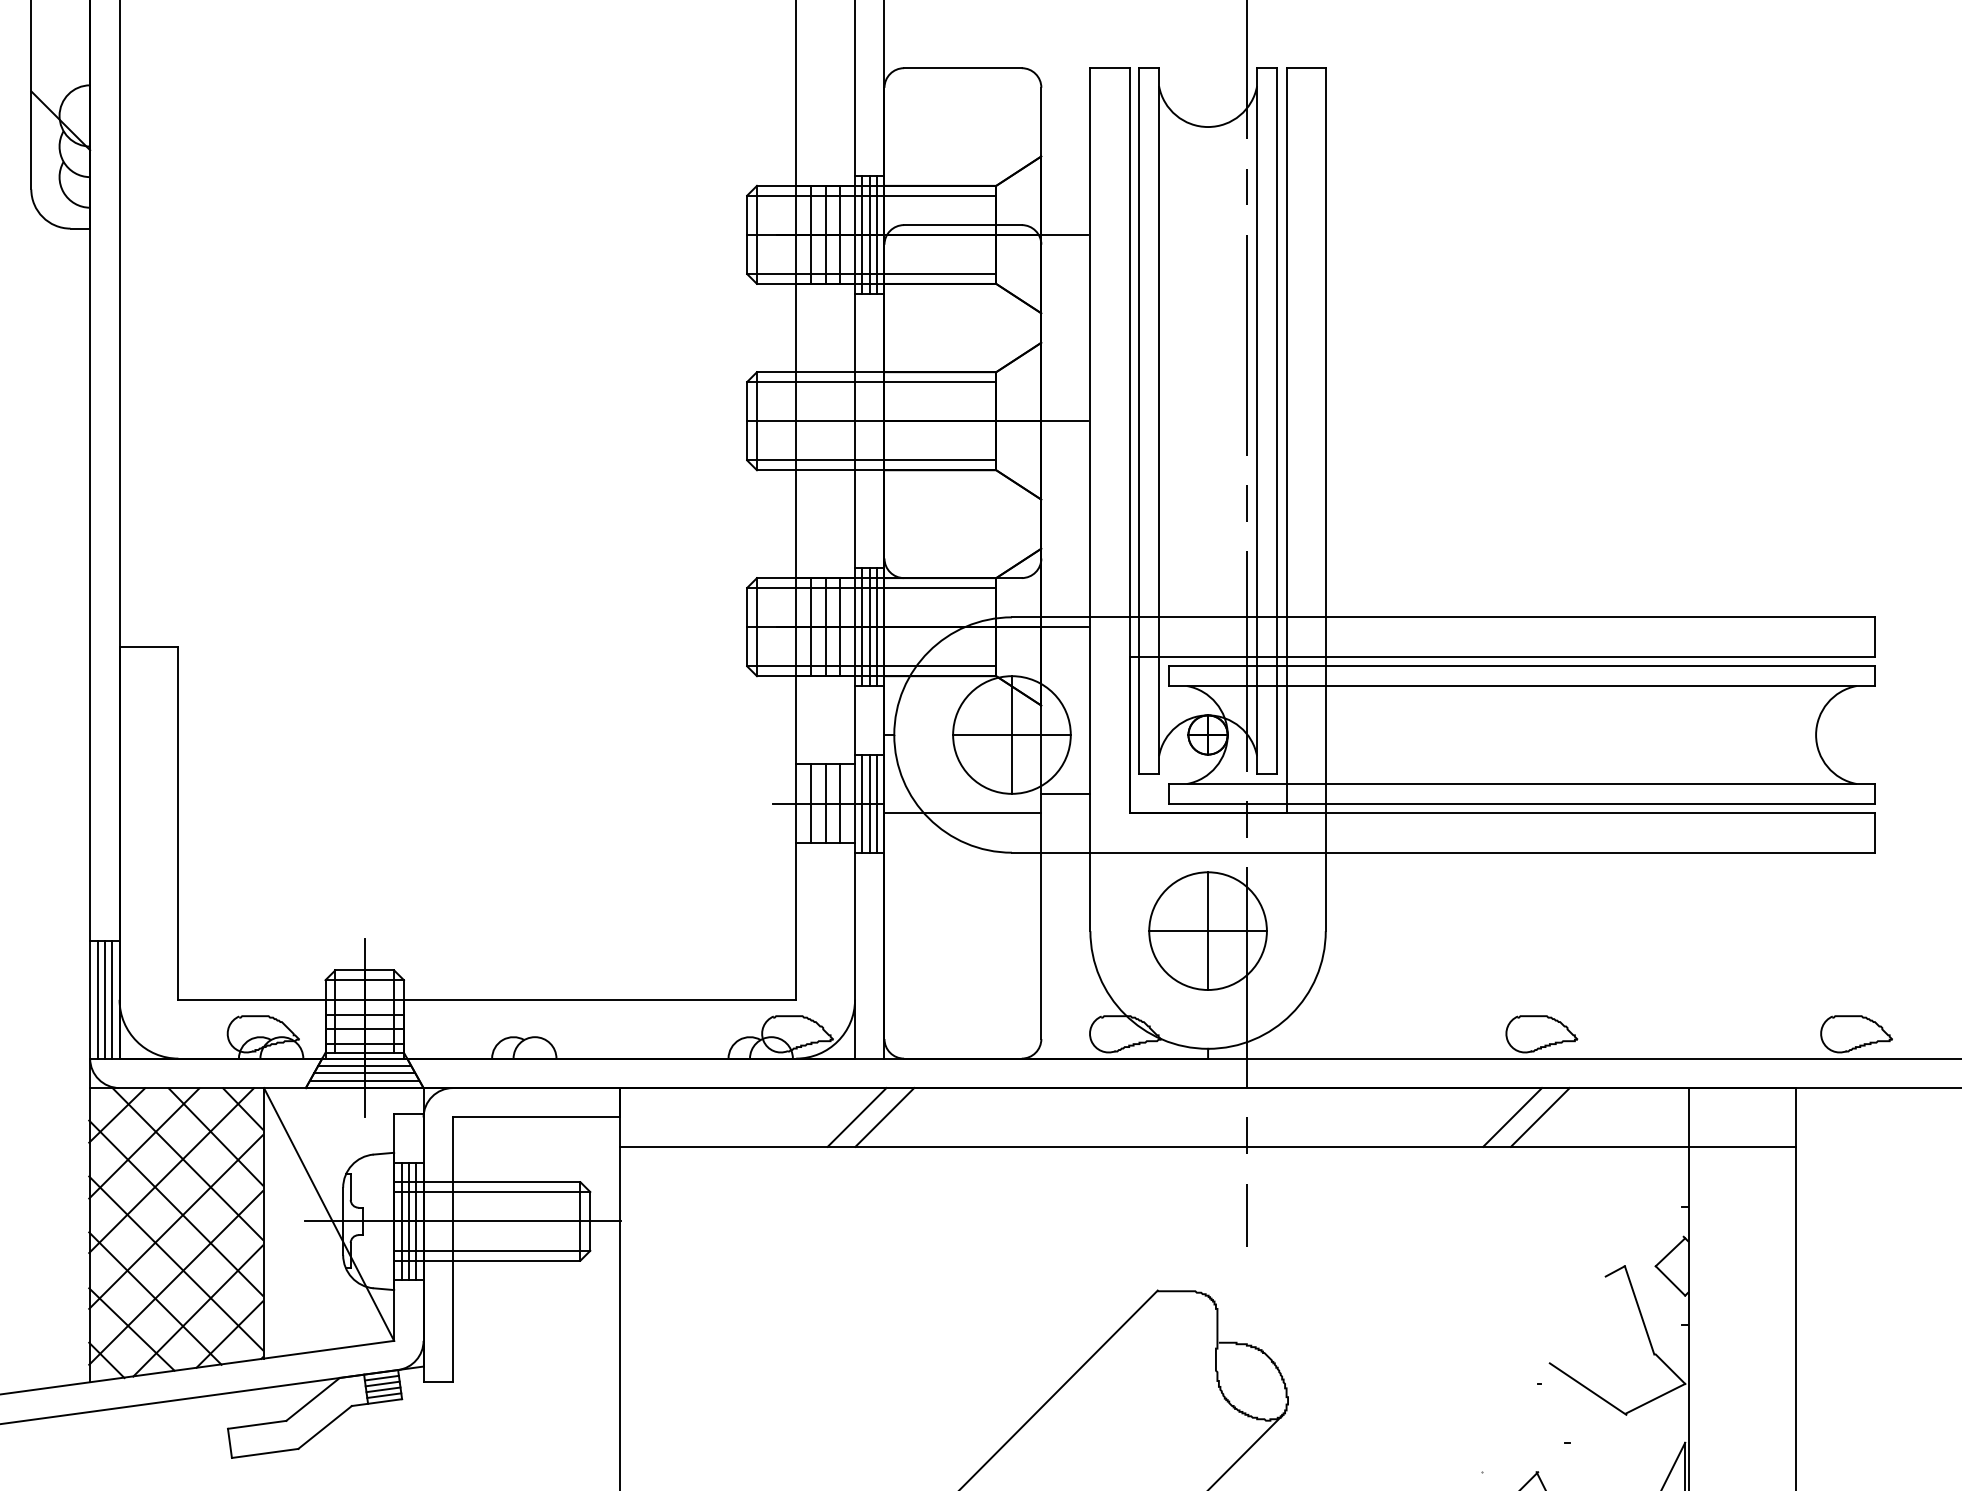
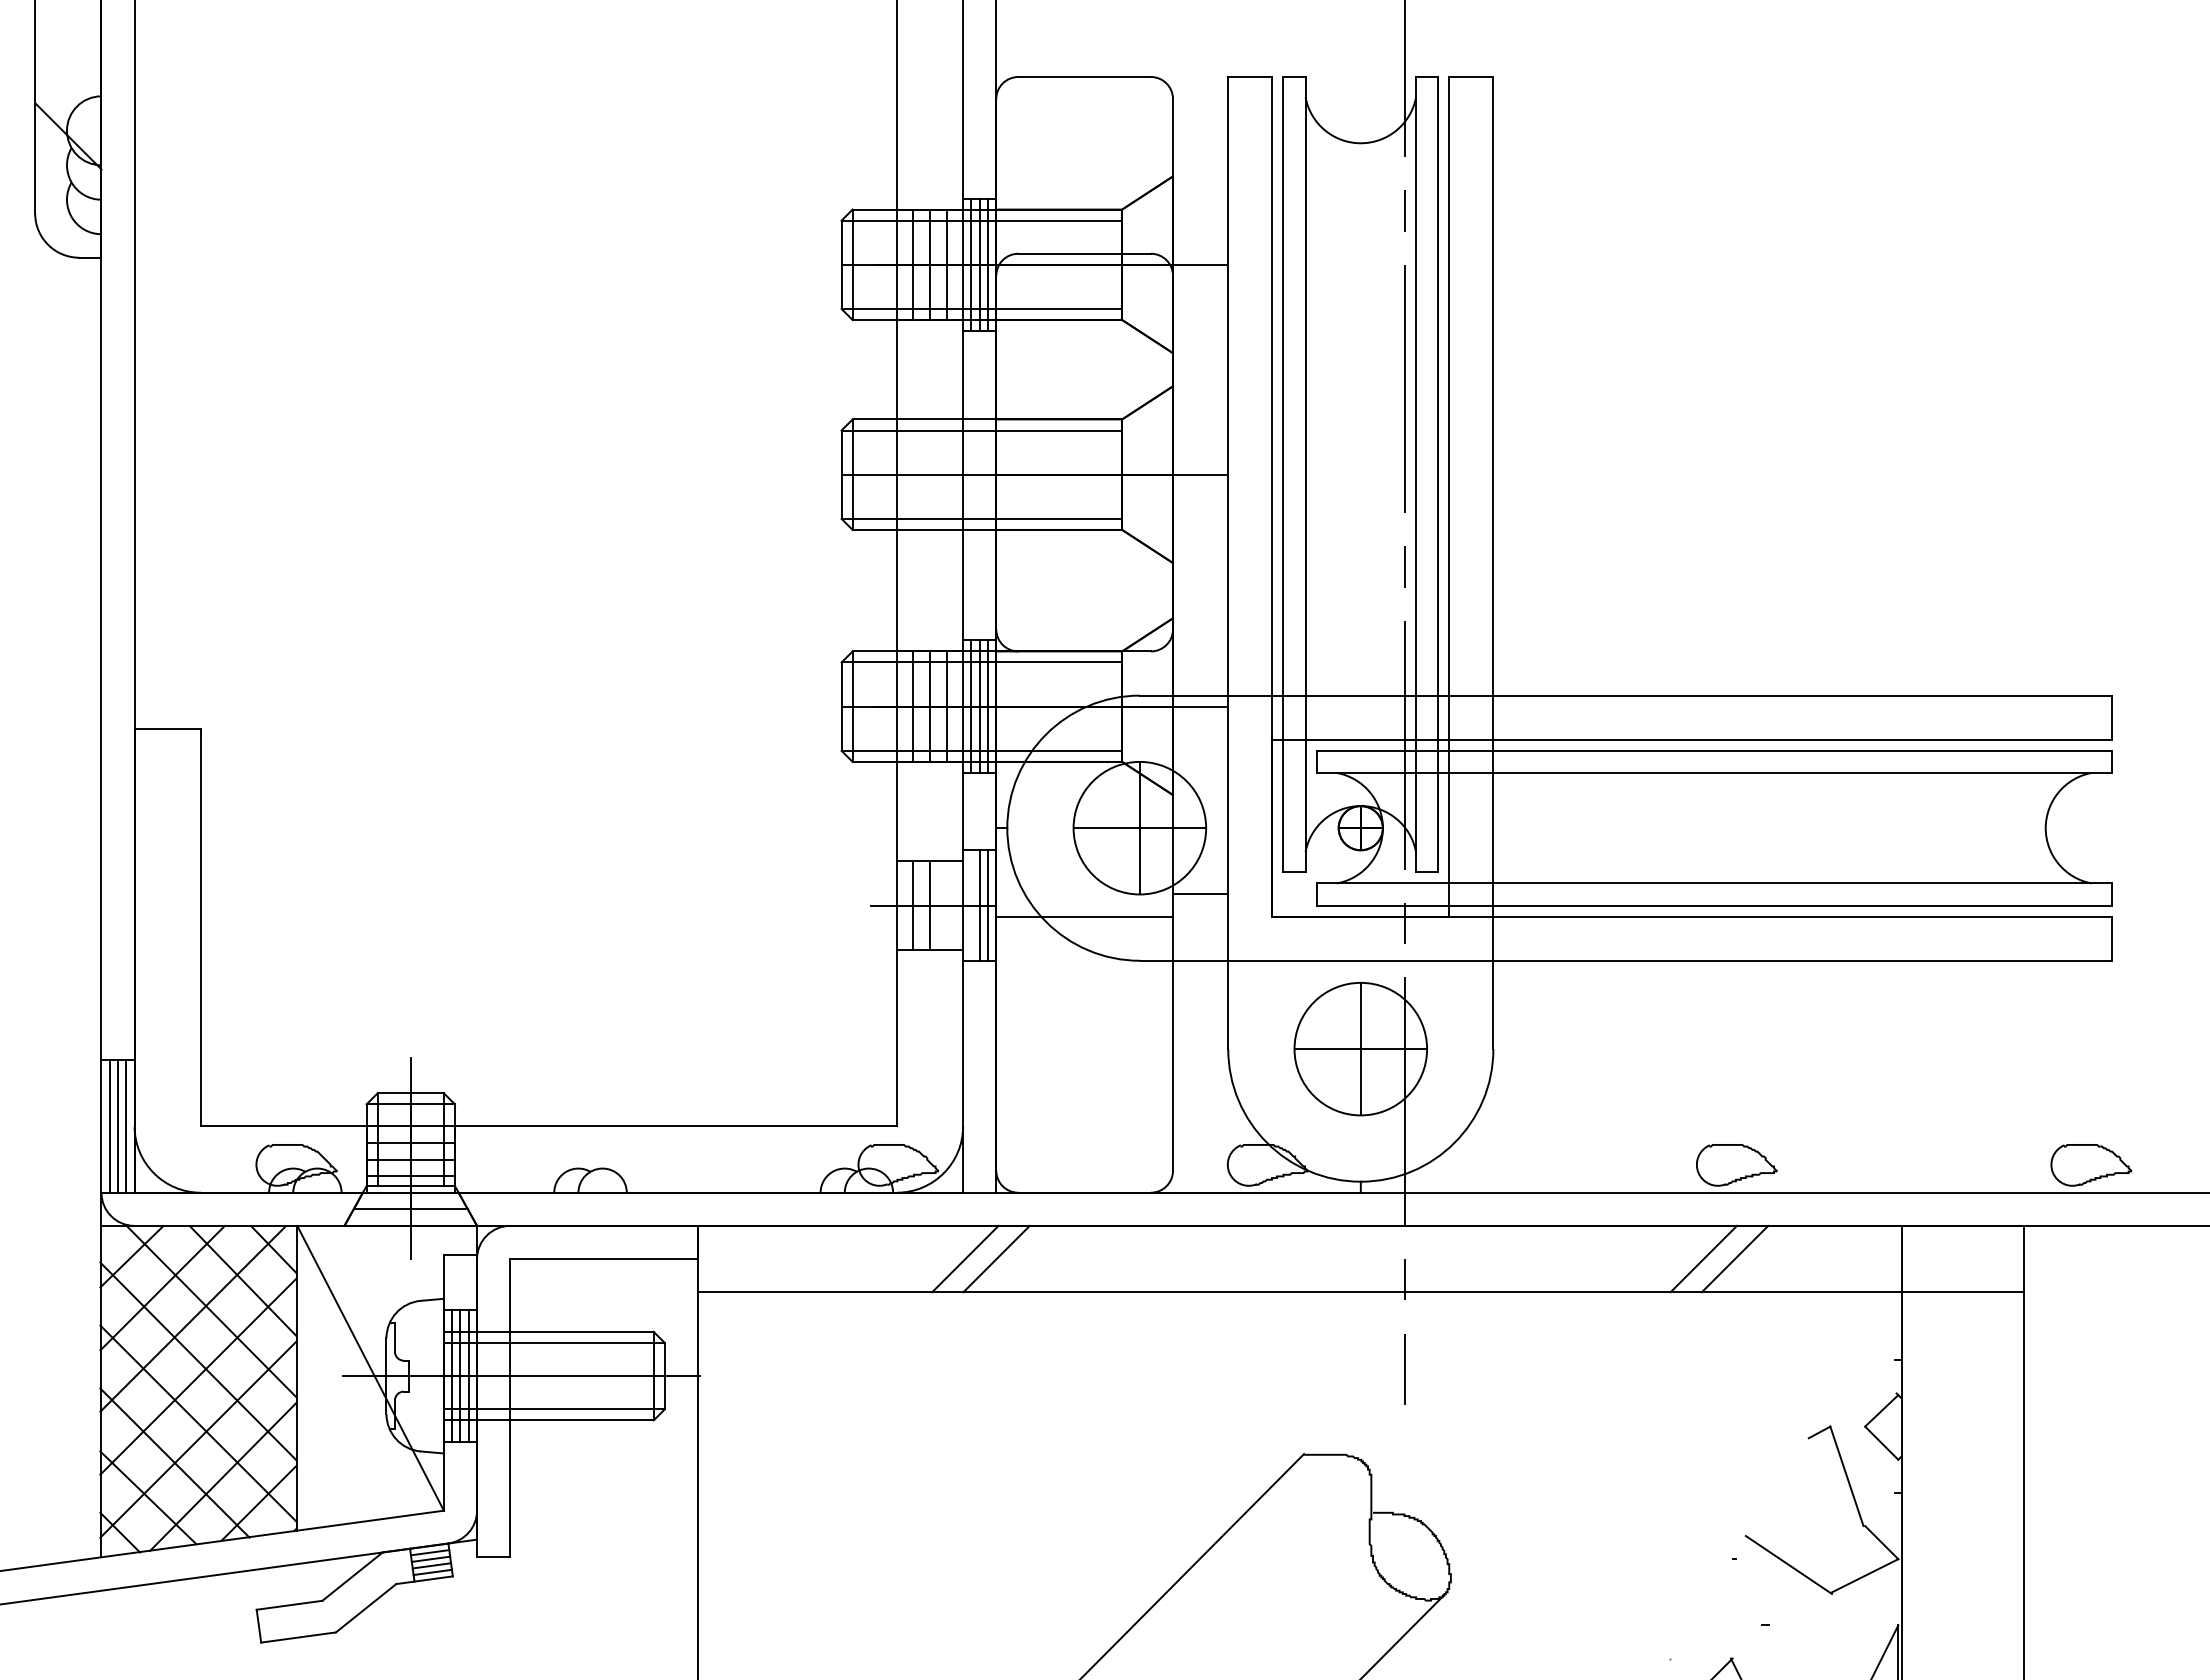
line: (840, 803) -> (946, 905), removed
line: (862, 803) -> (971, 905), removed
line: (364, 1066) -> (410, 1201), removed
line: (364, 1080) -> (410, 1217), removed

